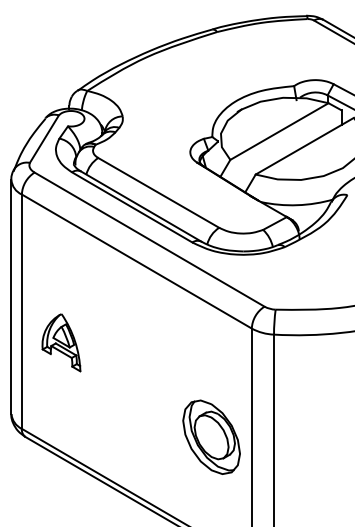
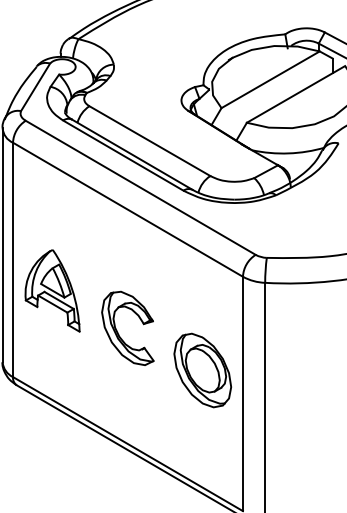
part: (61, 342) -> (52, 290), size x1.43
part: (127, 384) -> (118, 332), added
part: (211, 436) -> (202, 369), moved

